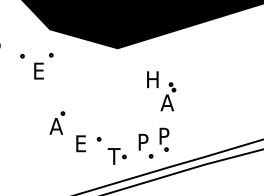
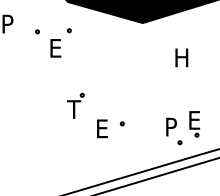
part: (168, 96) -> (199, 76), removed
text: (56, 126) -> (75, 109), A -> T
text: (165, 135) -> (195, 119), P -> E
part: (116, 156) -> (141, 142), removed

